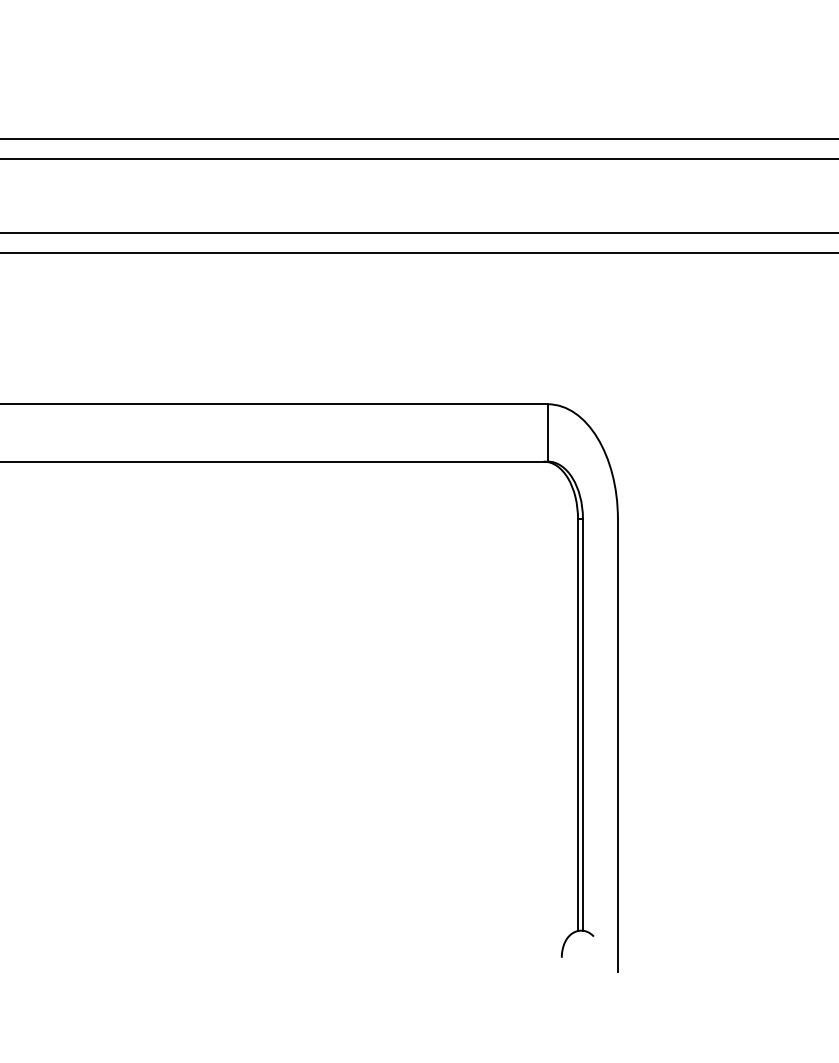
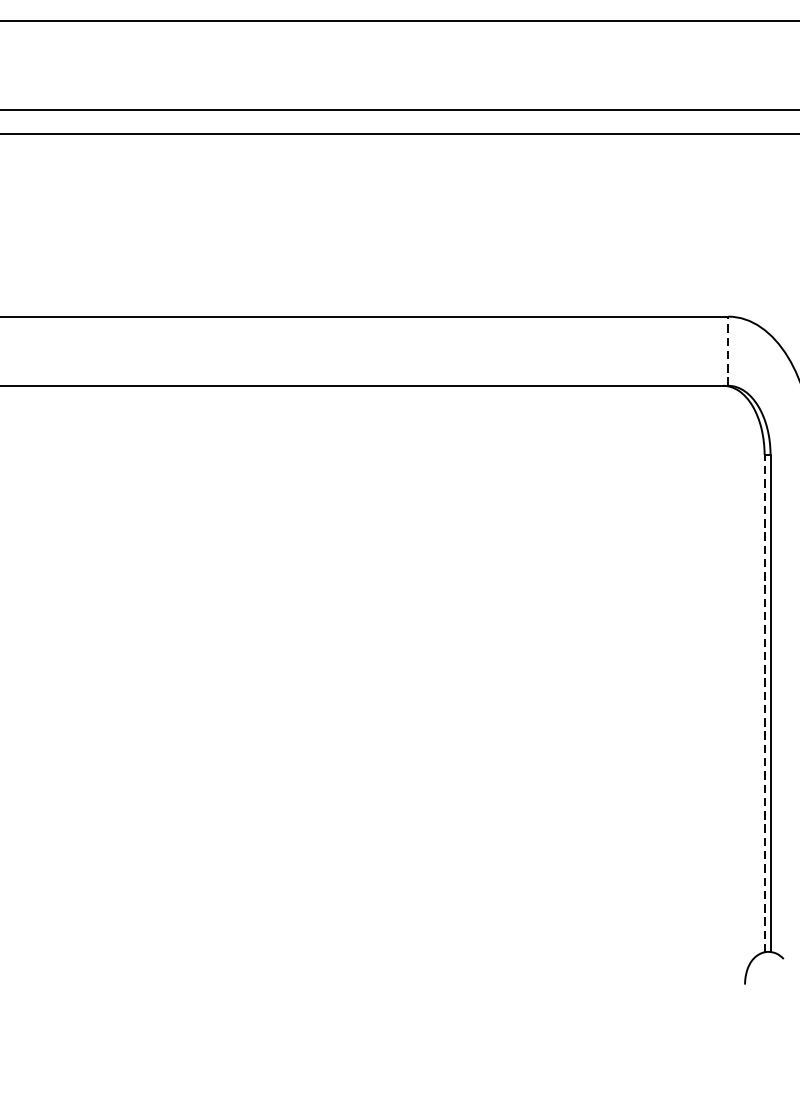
line: (547, 432) -> (727, 350), solid -> dashed
line: (578, 724) -> (765, 703), solid -> dashed

